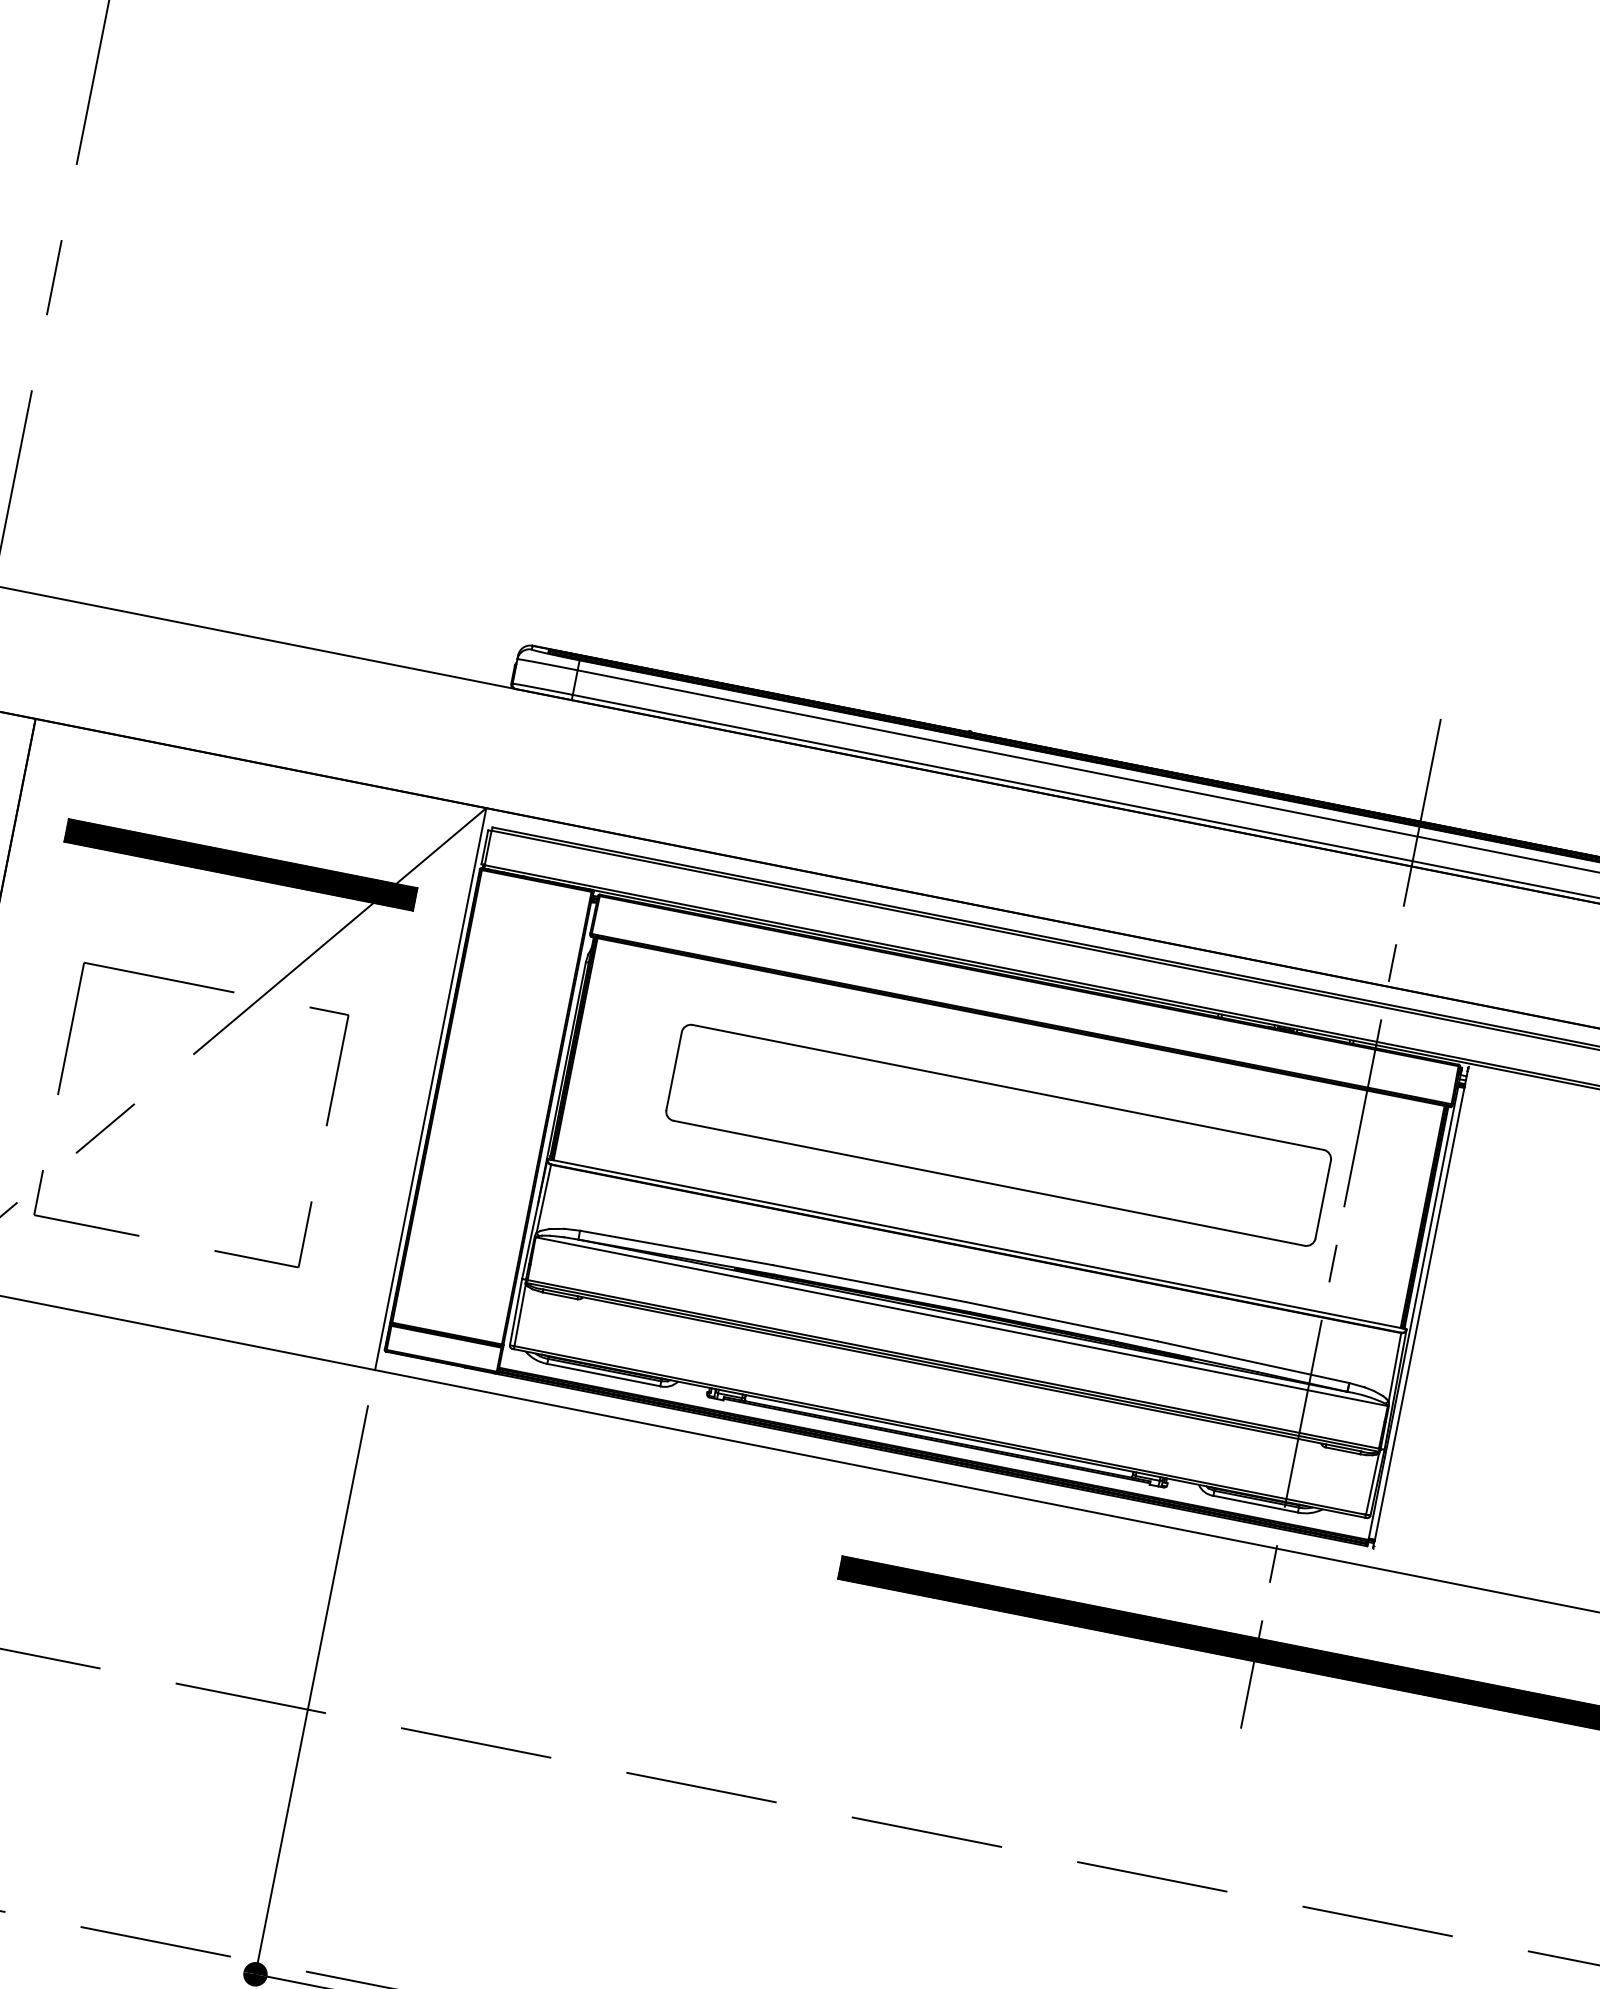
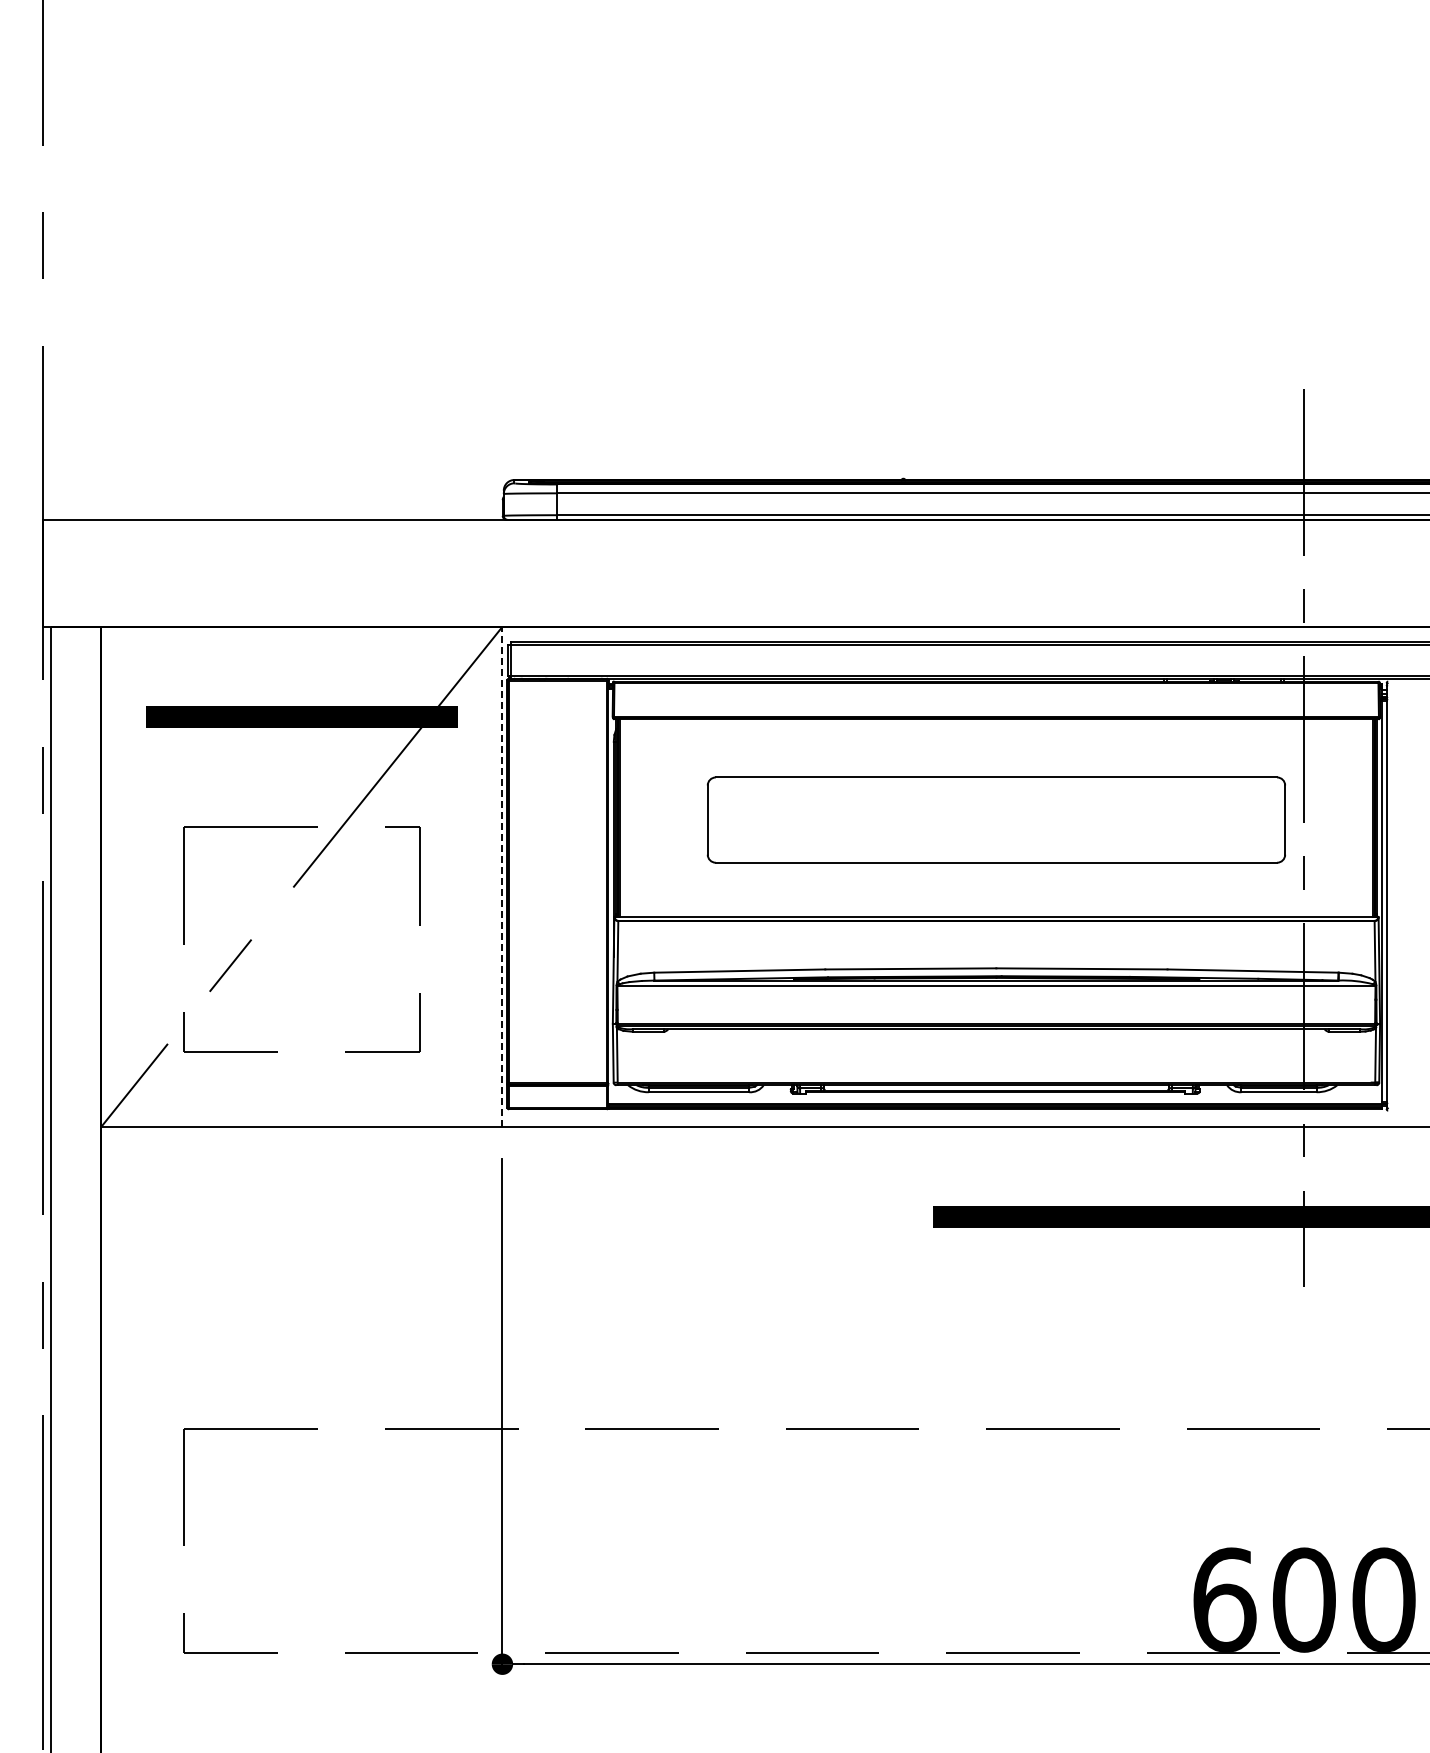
line: (430, 1088) -> (502, 876), solid -> dashed

